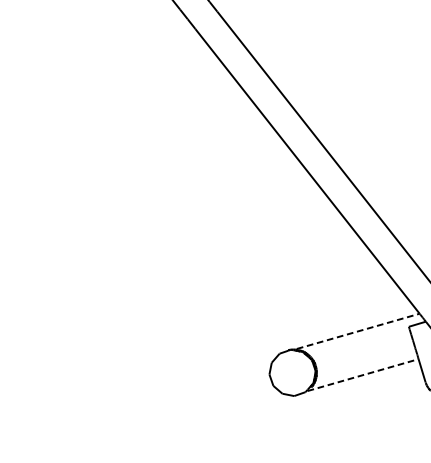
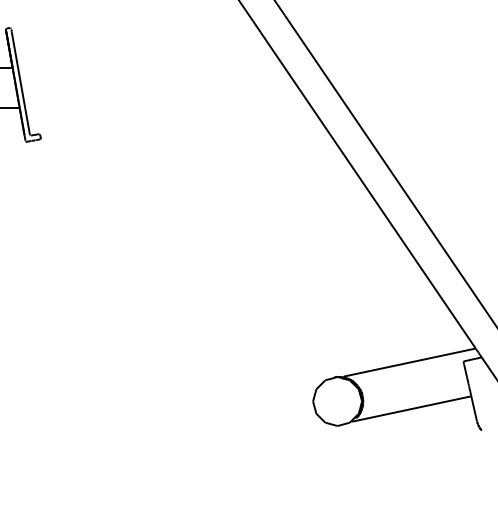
line: (358, 331) -> (410, 362), dashed -> solid
line: (362, 375) -> (411, 409), dashed -> solid

